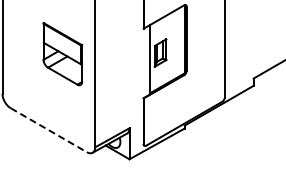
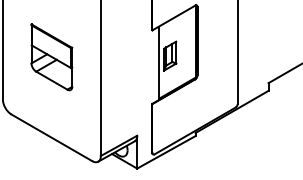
part: (62, 54) -> (51, 57), moved
line: (48, 130) -> (51, 138), dashed -> solid

